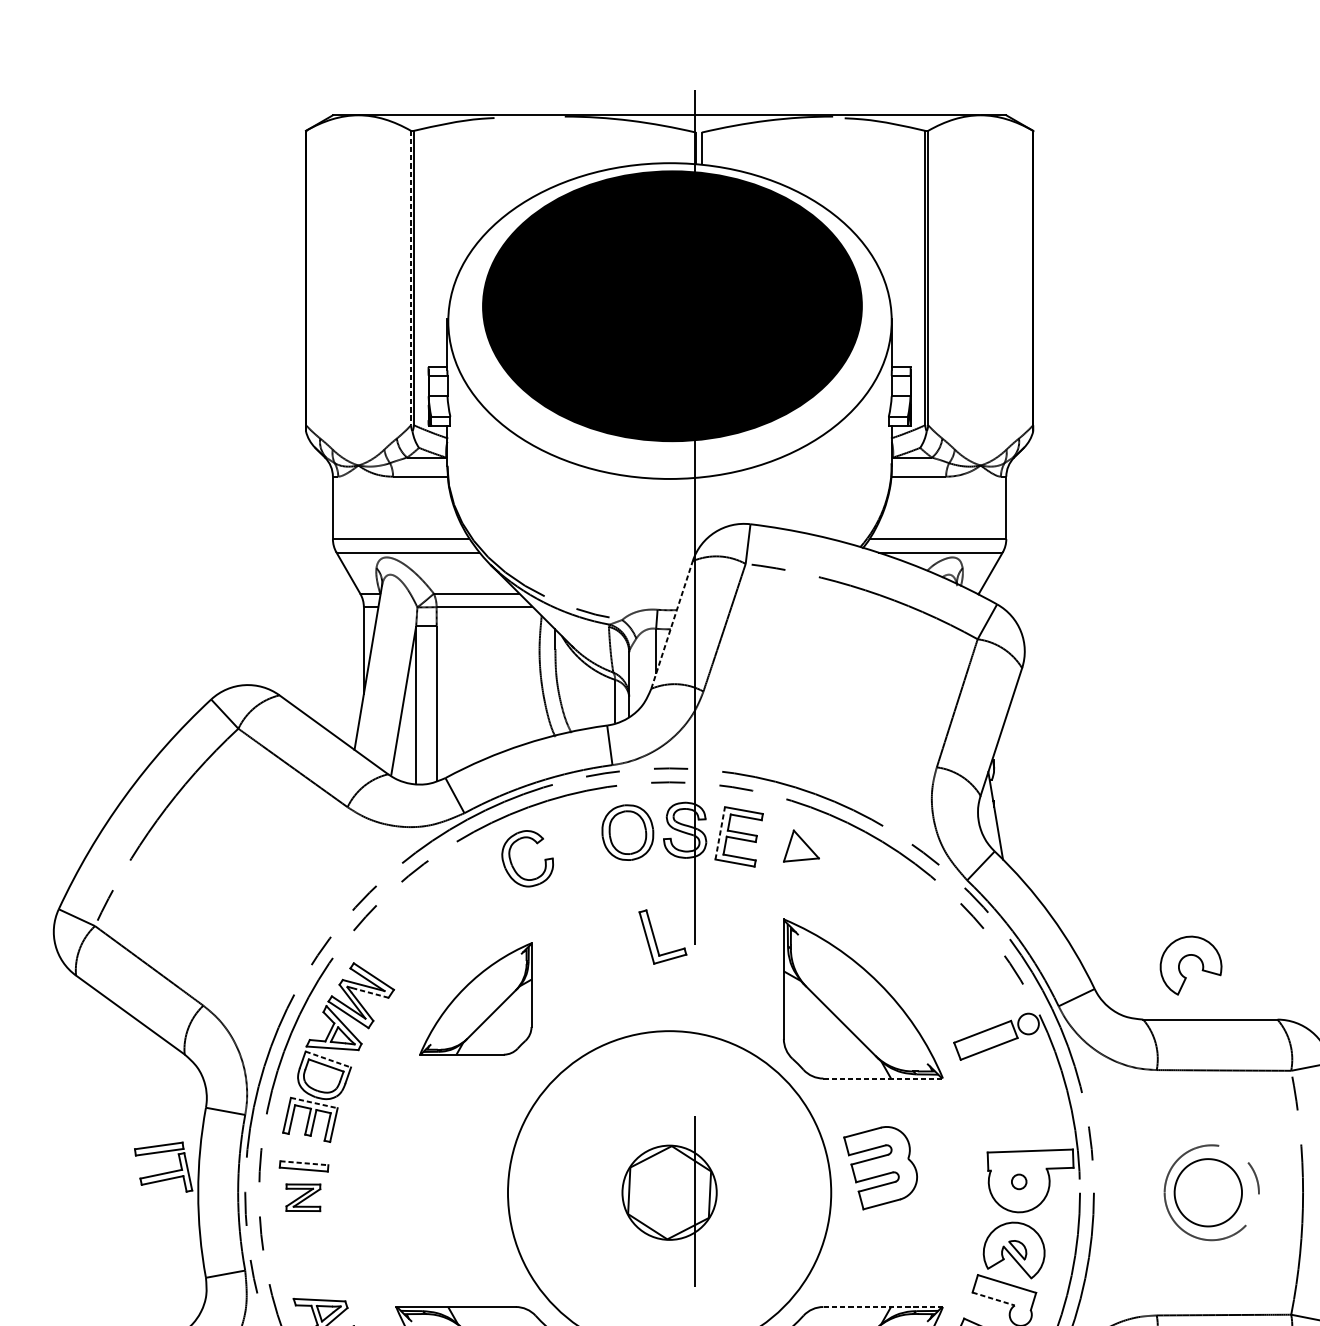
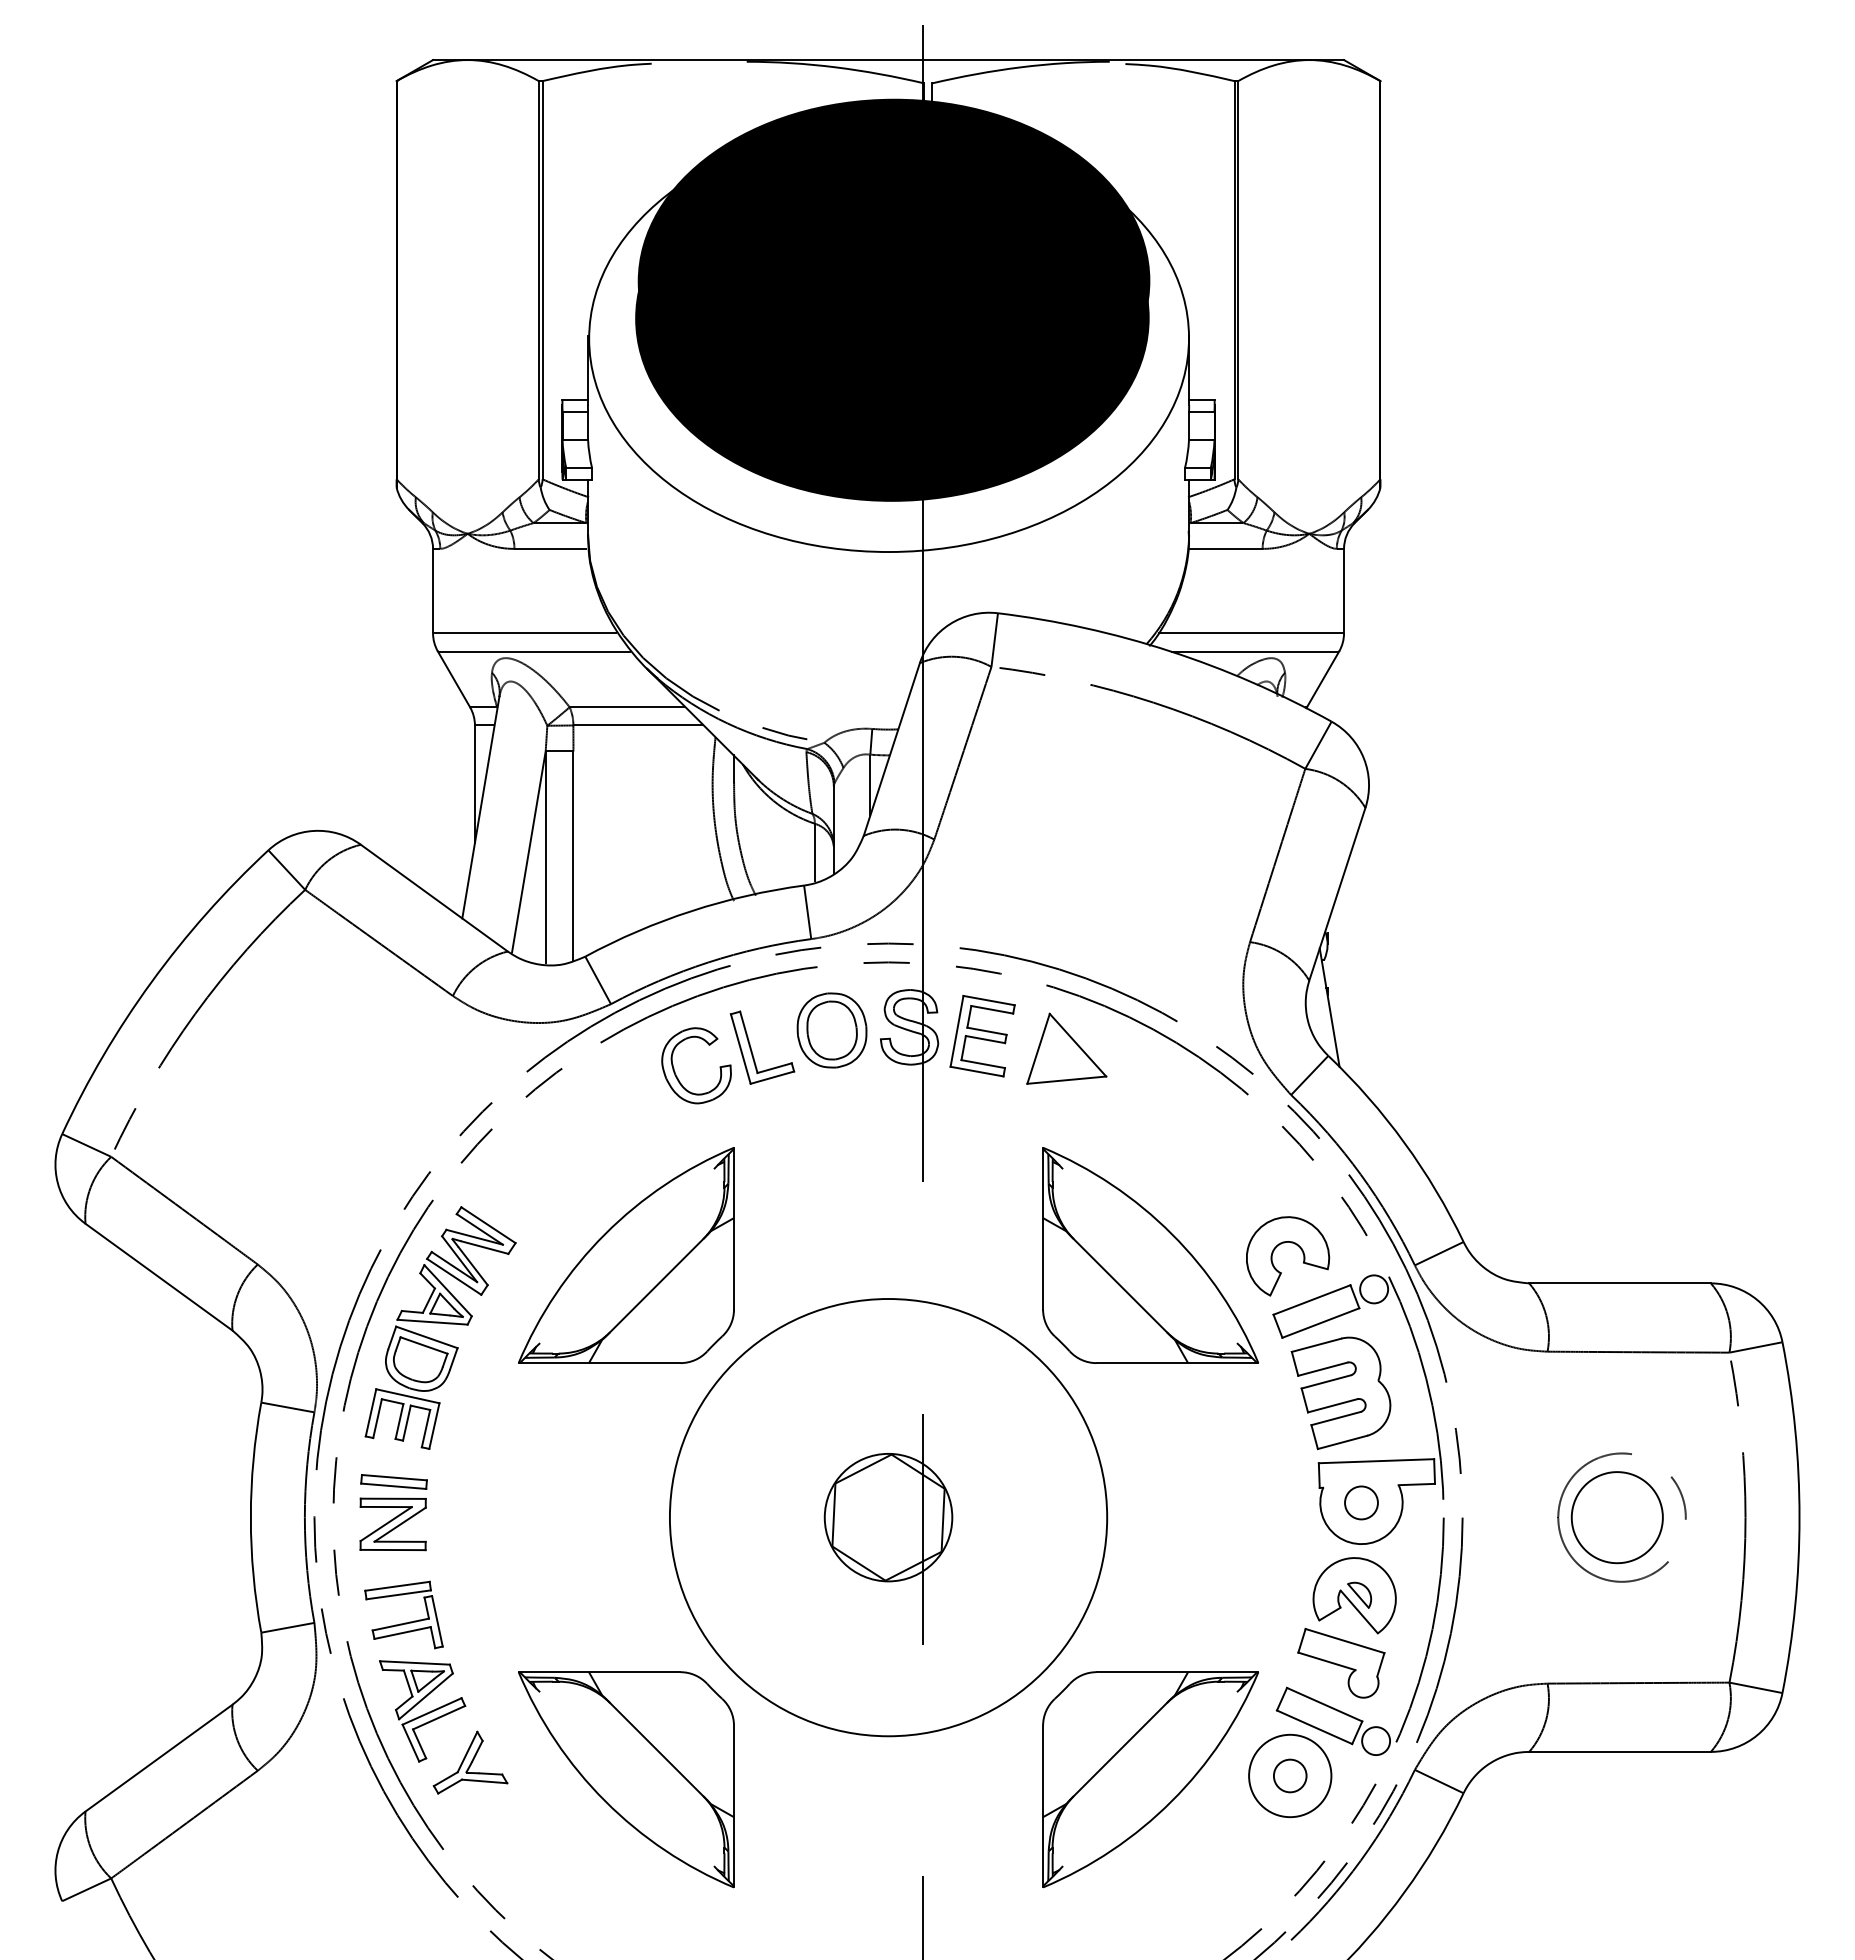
line: (410, 278) -> (538, 280), dashed -> solid
fill: (673, 278) -> (893, 280), added
line: (671, 624) -> (891, 749), dashed -> solid
line: (720, 832) -> (957, 1030), dashed -> solid
part: (801, 845) -> (1066, 1048), size x1.67
part: (655, 939) -> (752, 1050), moved
part: (1193, 956) -> (1291, 1243), moved
line: (370, 993) -> (484, 1247), dashed -> solid
part: (475, 998) -> (626, 1255), size x1.43
line: (328, 1059) -> (426, 1337), dashed -> solid
line: (883, 1078) -> (1177, 1363), dashed -> solid
line: (314, 1103) -> (408, 1396), dashed -> solid
line: (304, 1163) -> (394, 1477), dashed -> solid
part: (880, 1168) -> (1340, 1393), moved
part: (163, 1172) -> (404, 1622), moved
circle: (1019, 1181) -> (1361, 1502), size x1.67
part: (302, 1197) -> (392, 1524), size x1.43
line: (993, 1299) -> (1326, 1661), dashed -> solid
line: (883, 1307) -> (1177, 1672), dashed -> solid

